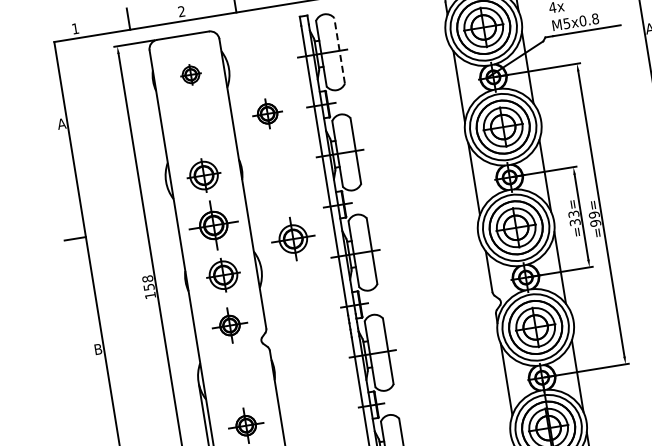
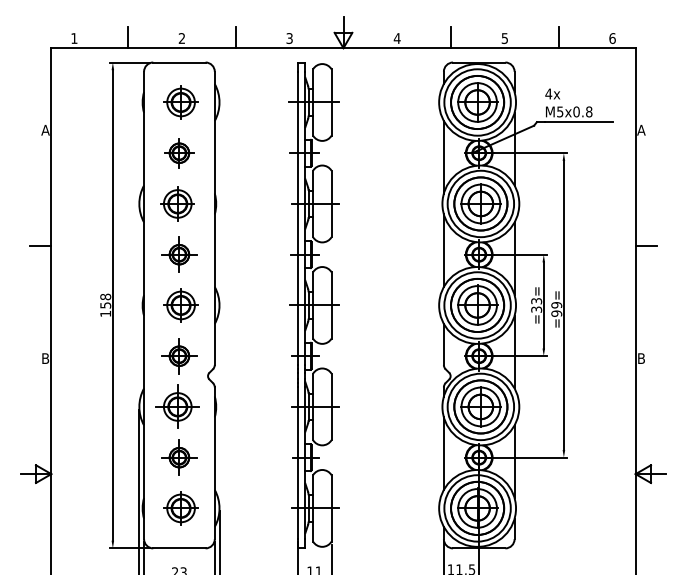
line: (339, 50) -> (331, 102), dashed -> solid
part: (190, 74) -> (180, 102), size x1.67
part: (267, 114) -> (179, 153), moved
part: (213, 225) -> (179, 254), size x0.71
part: (292, 238) -> (177, 406), moved

